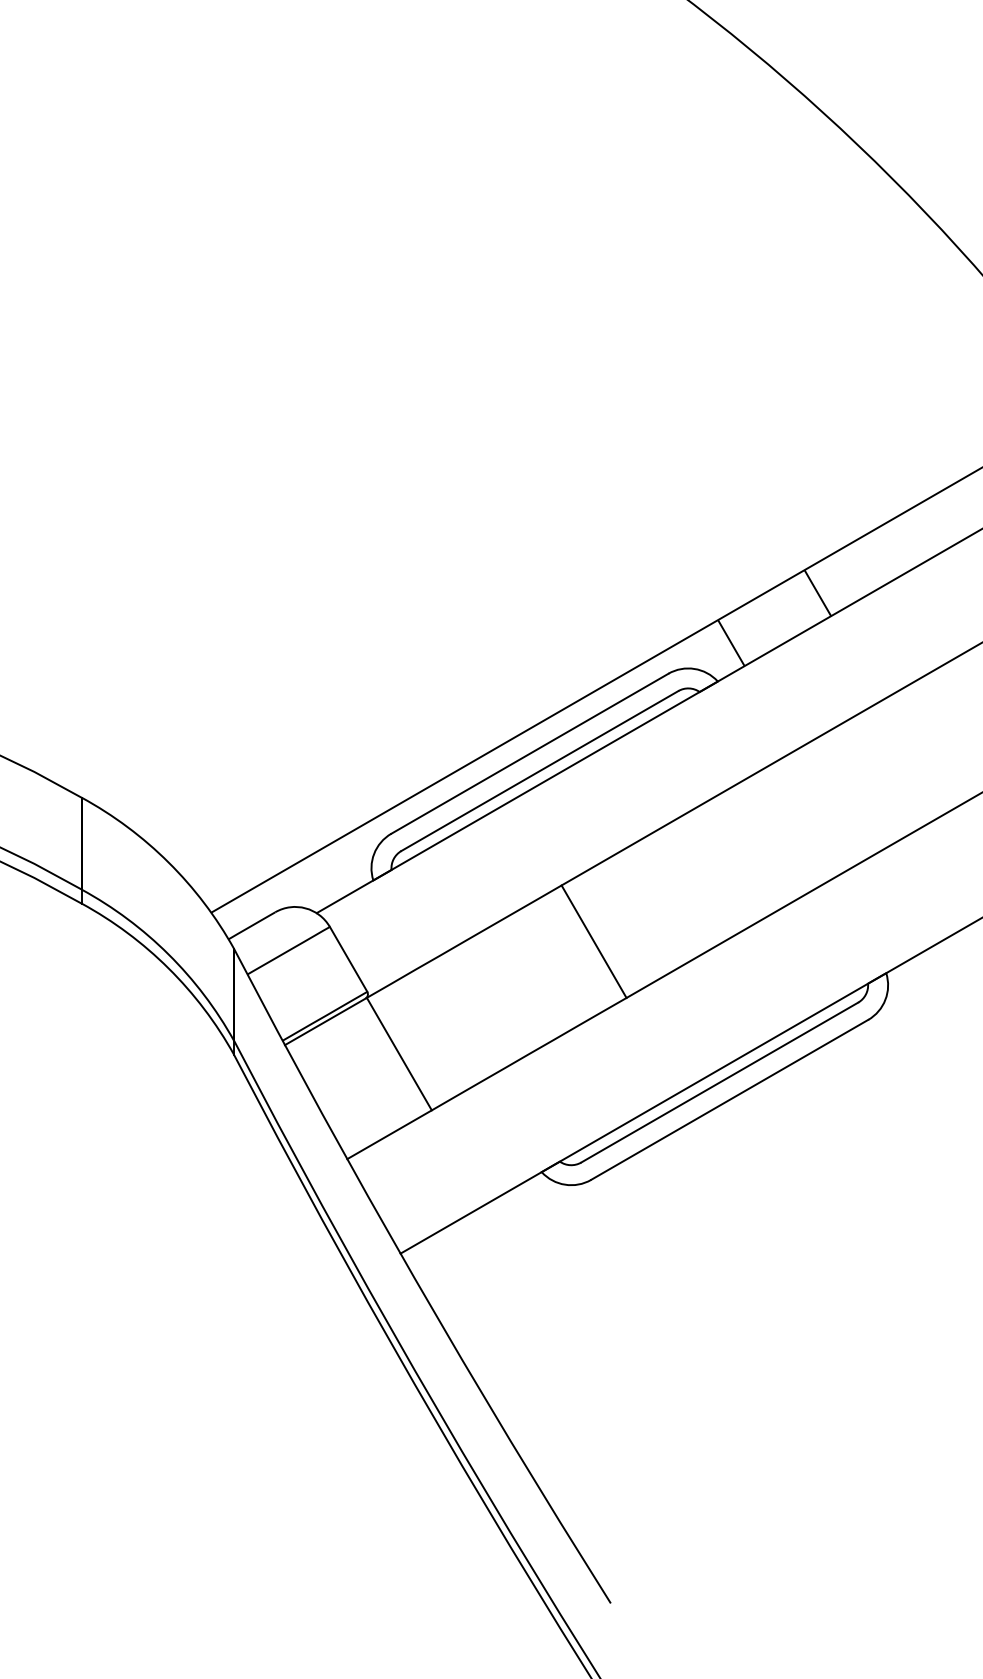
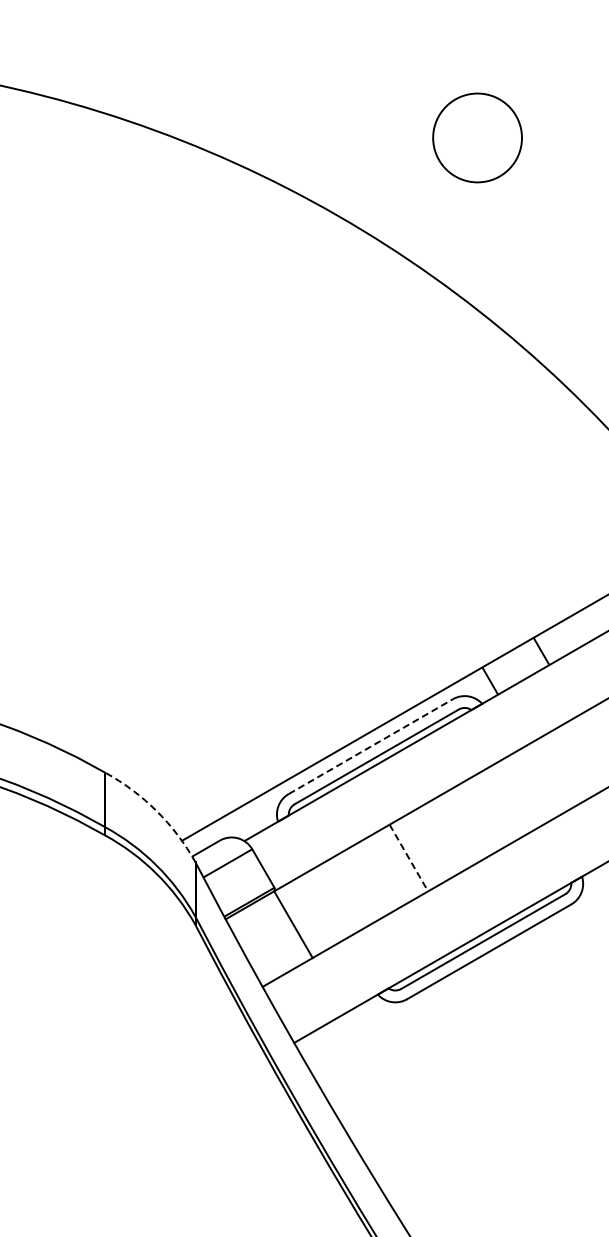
line: (529, 753) -> (370, 746), solid -> dashed
arc: (168, 863) -> (156, 811), solid -> dashed
line: (595, 942) -> (409, 858), solid -> dashed

